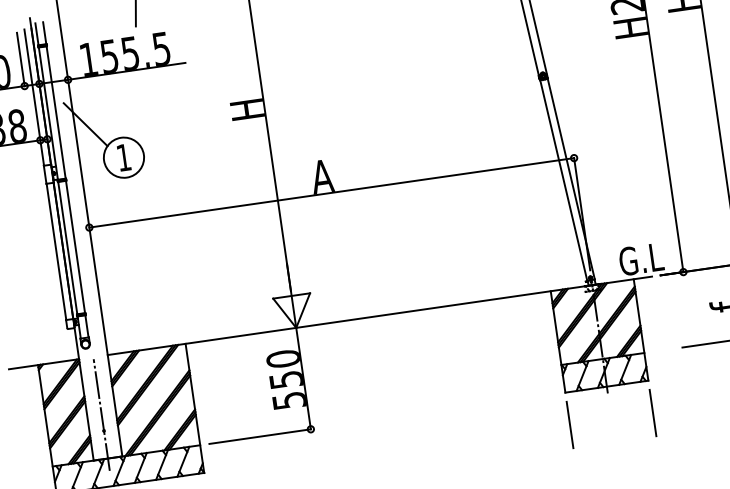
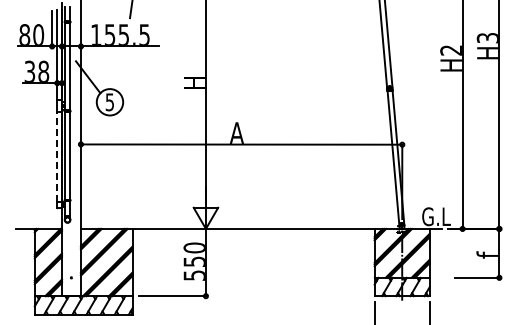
text: (123, 158) -> (109, 102), 1 -> 5
line: (56, 250) -> (57, 156), solid -> dashed
line: (101, 415) -> (71, 267), removed

